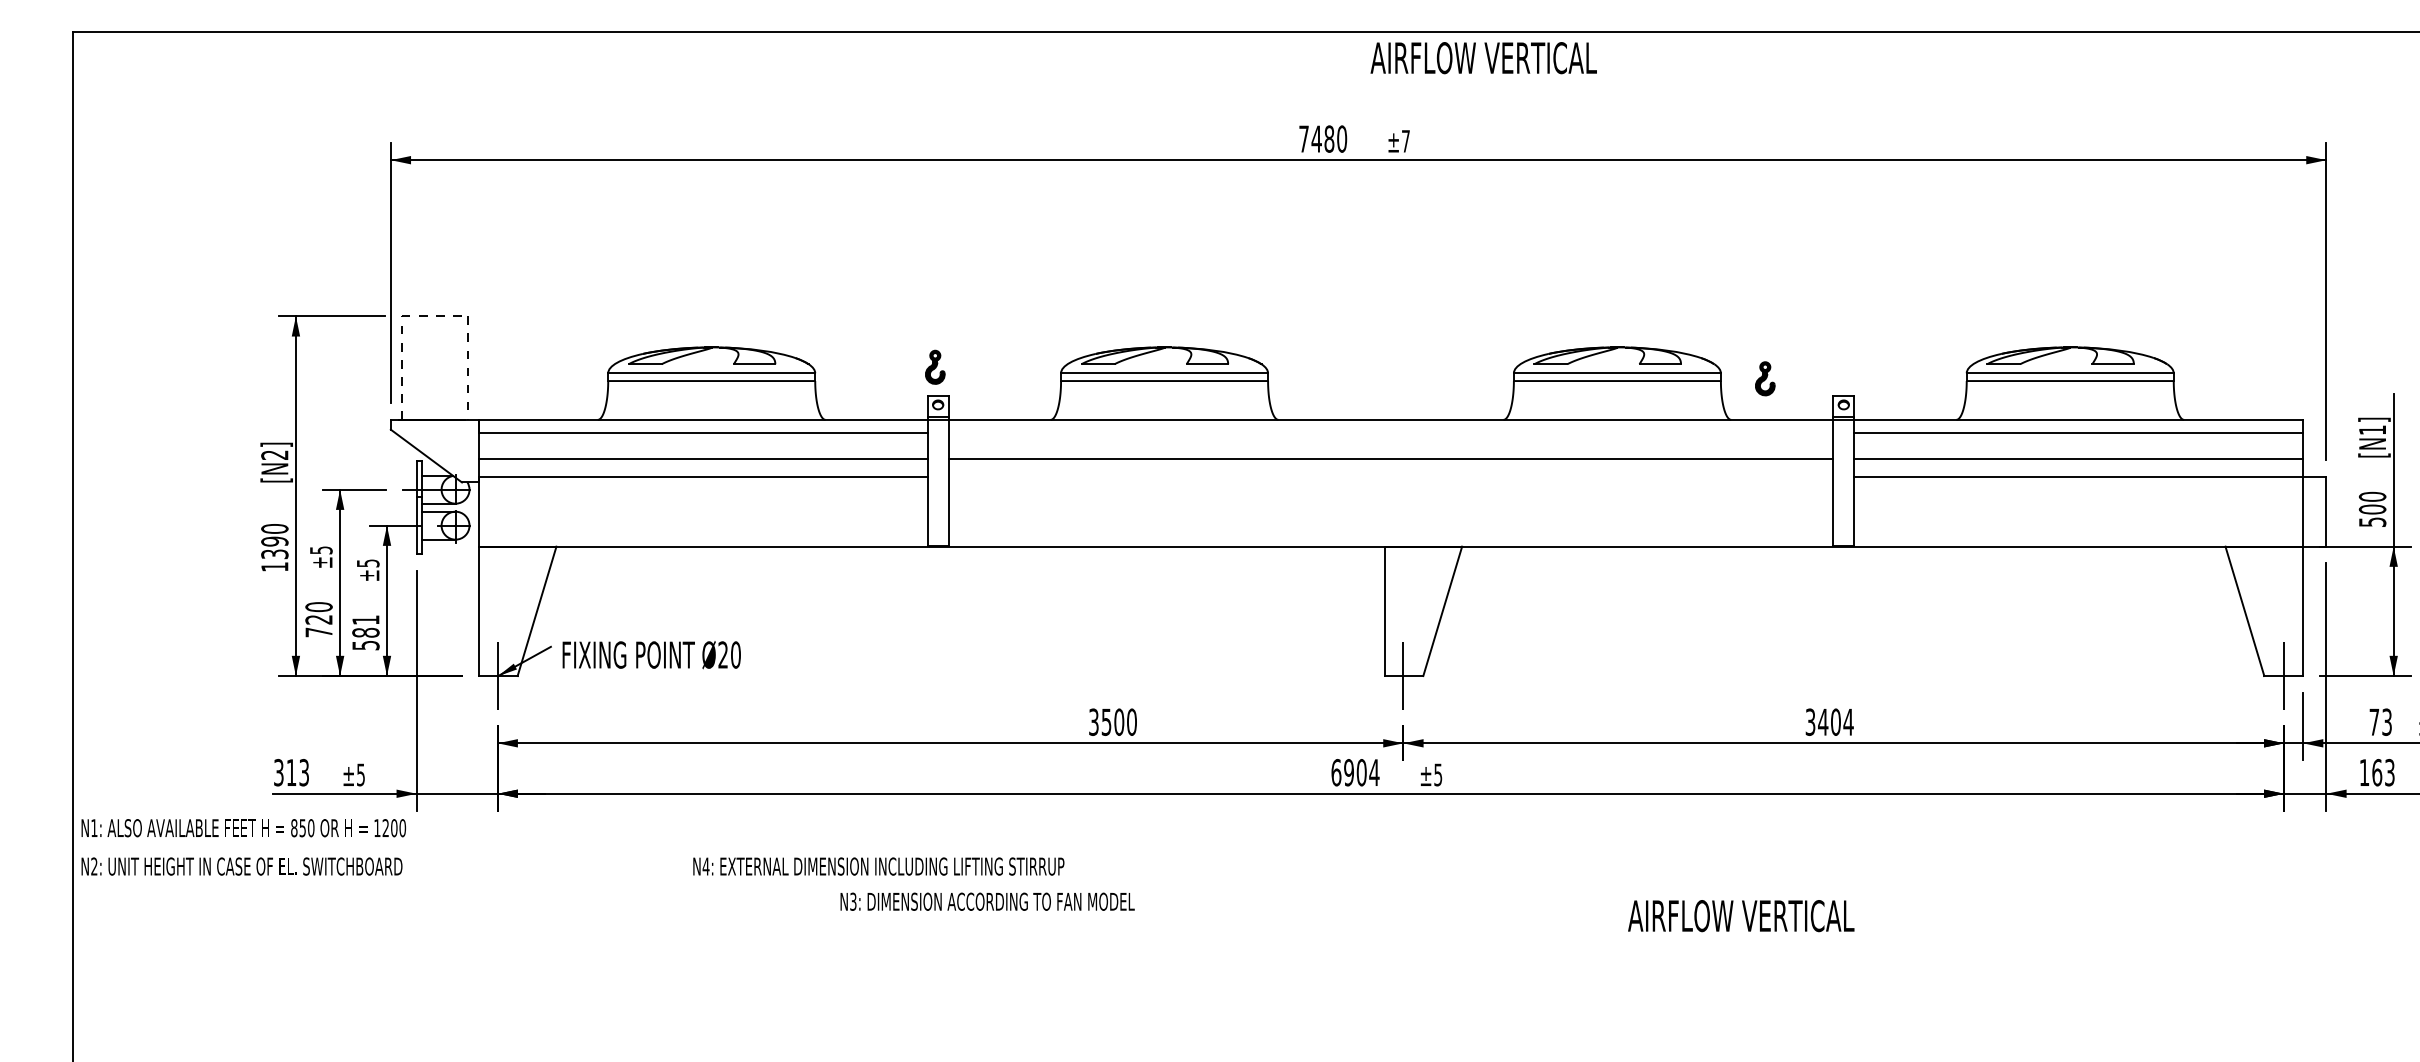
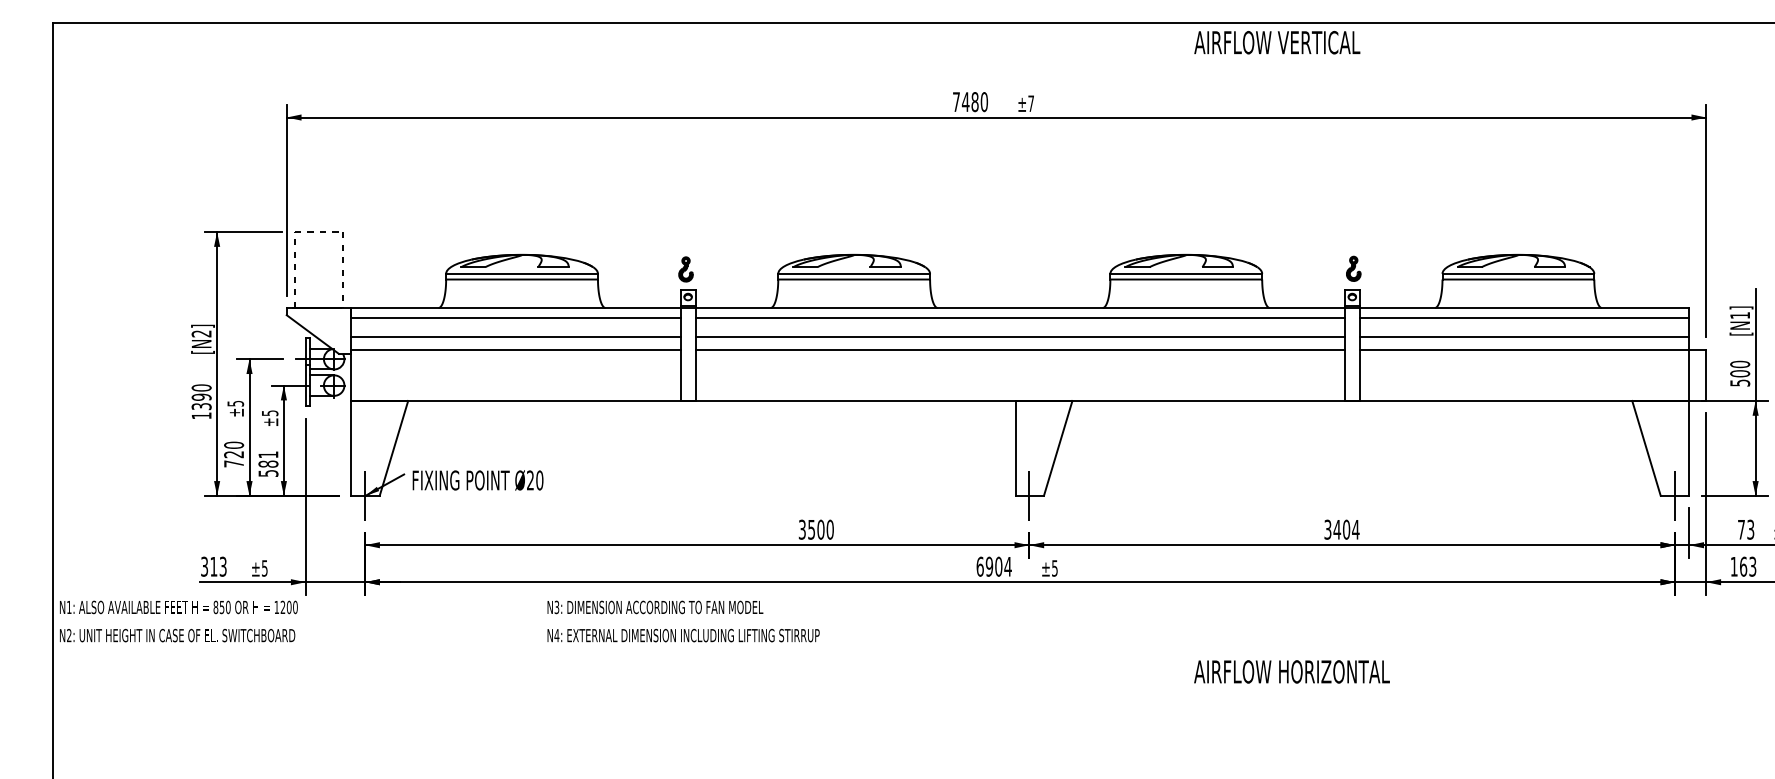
text: (1484, 57) -> (1277, 42), moved
part: (1764, 378) -> (1353, 268), moved
line: (1389, 432) -> (1019, 317), added
line: (1389, 476) -> (1019, 349), added
text: (878, 866) -> (683, 635), moved
text: (987, 901) -> (655, 607), moved
text: (1818, 915) -> (1333, 671), AIRFLOW VERTICAL -> AIRFLOW HORIZONTAL

